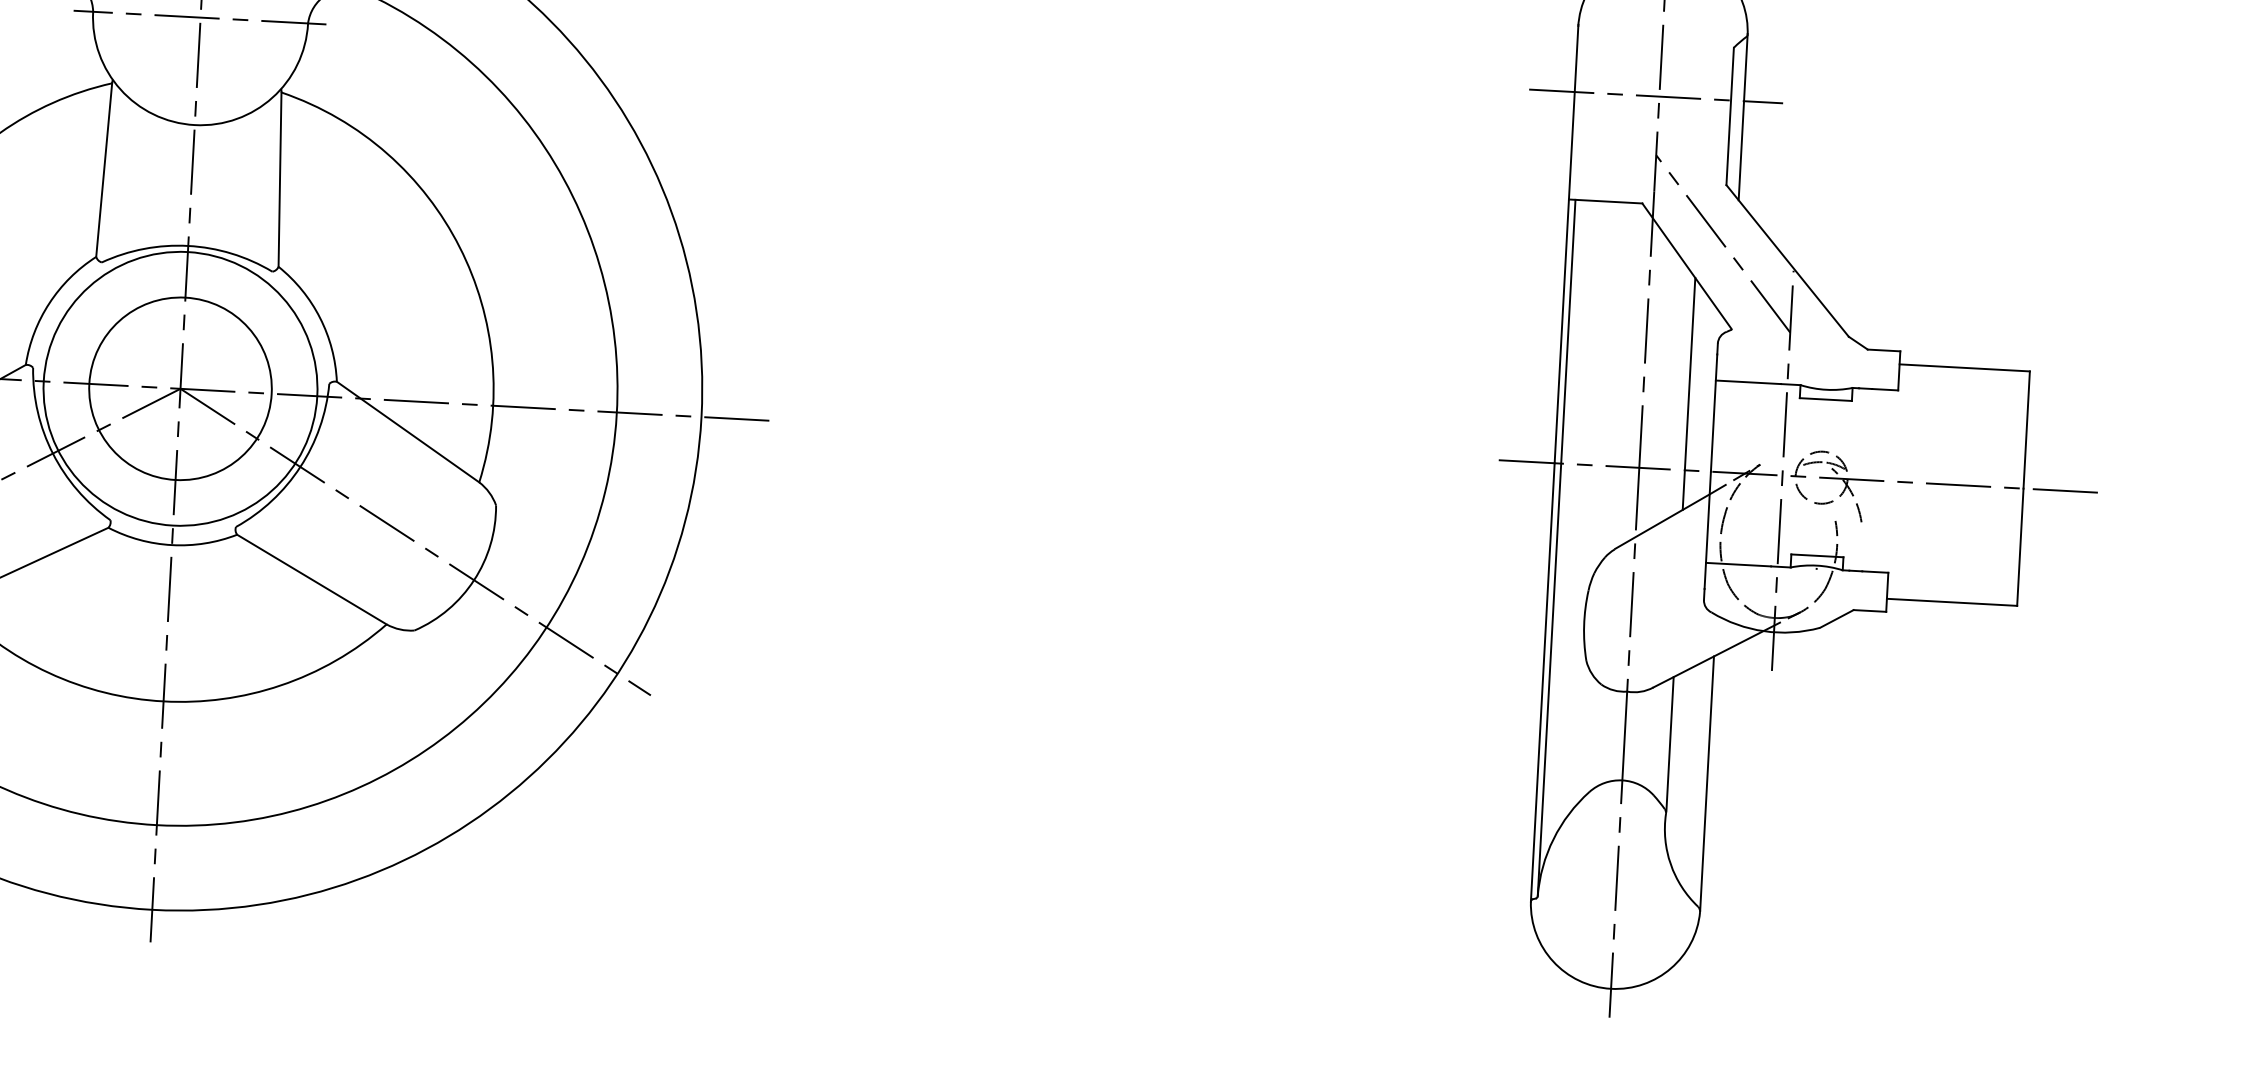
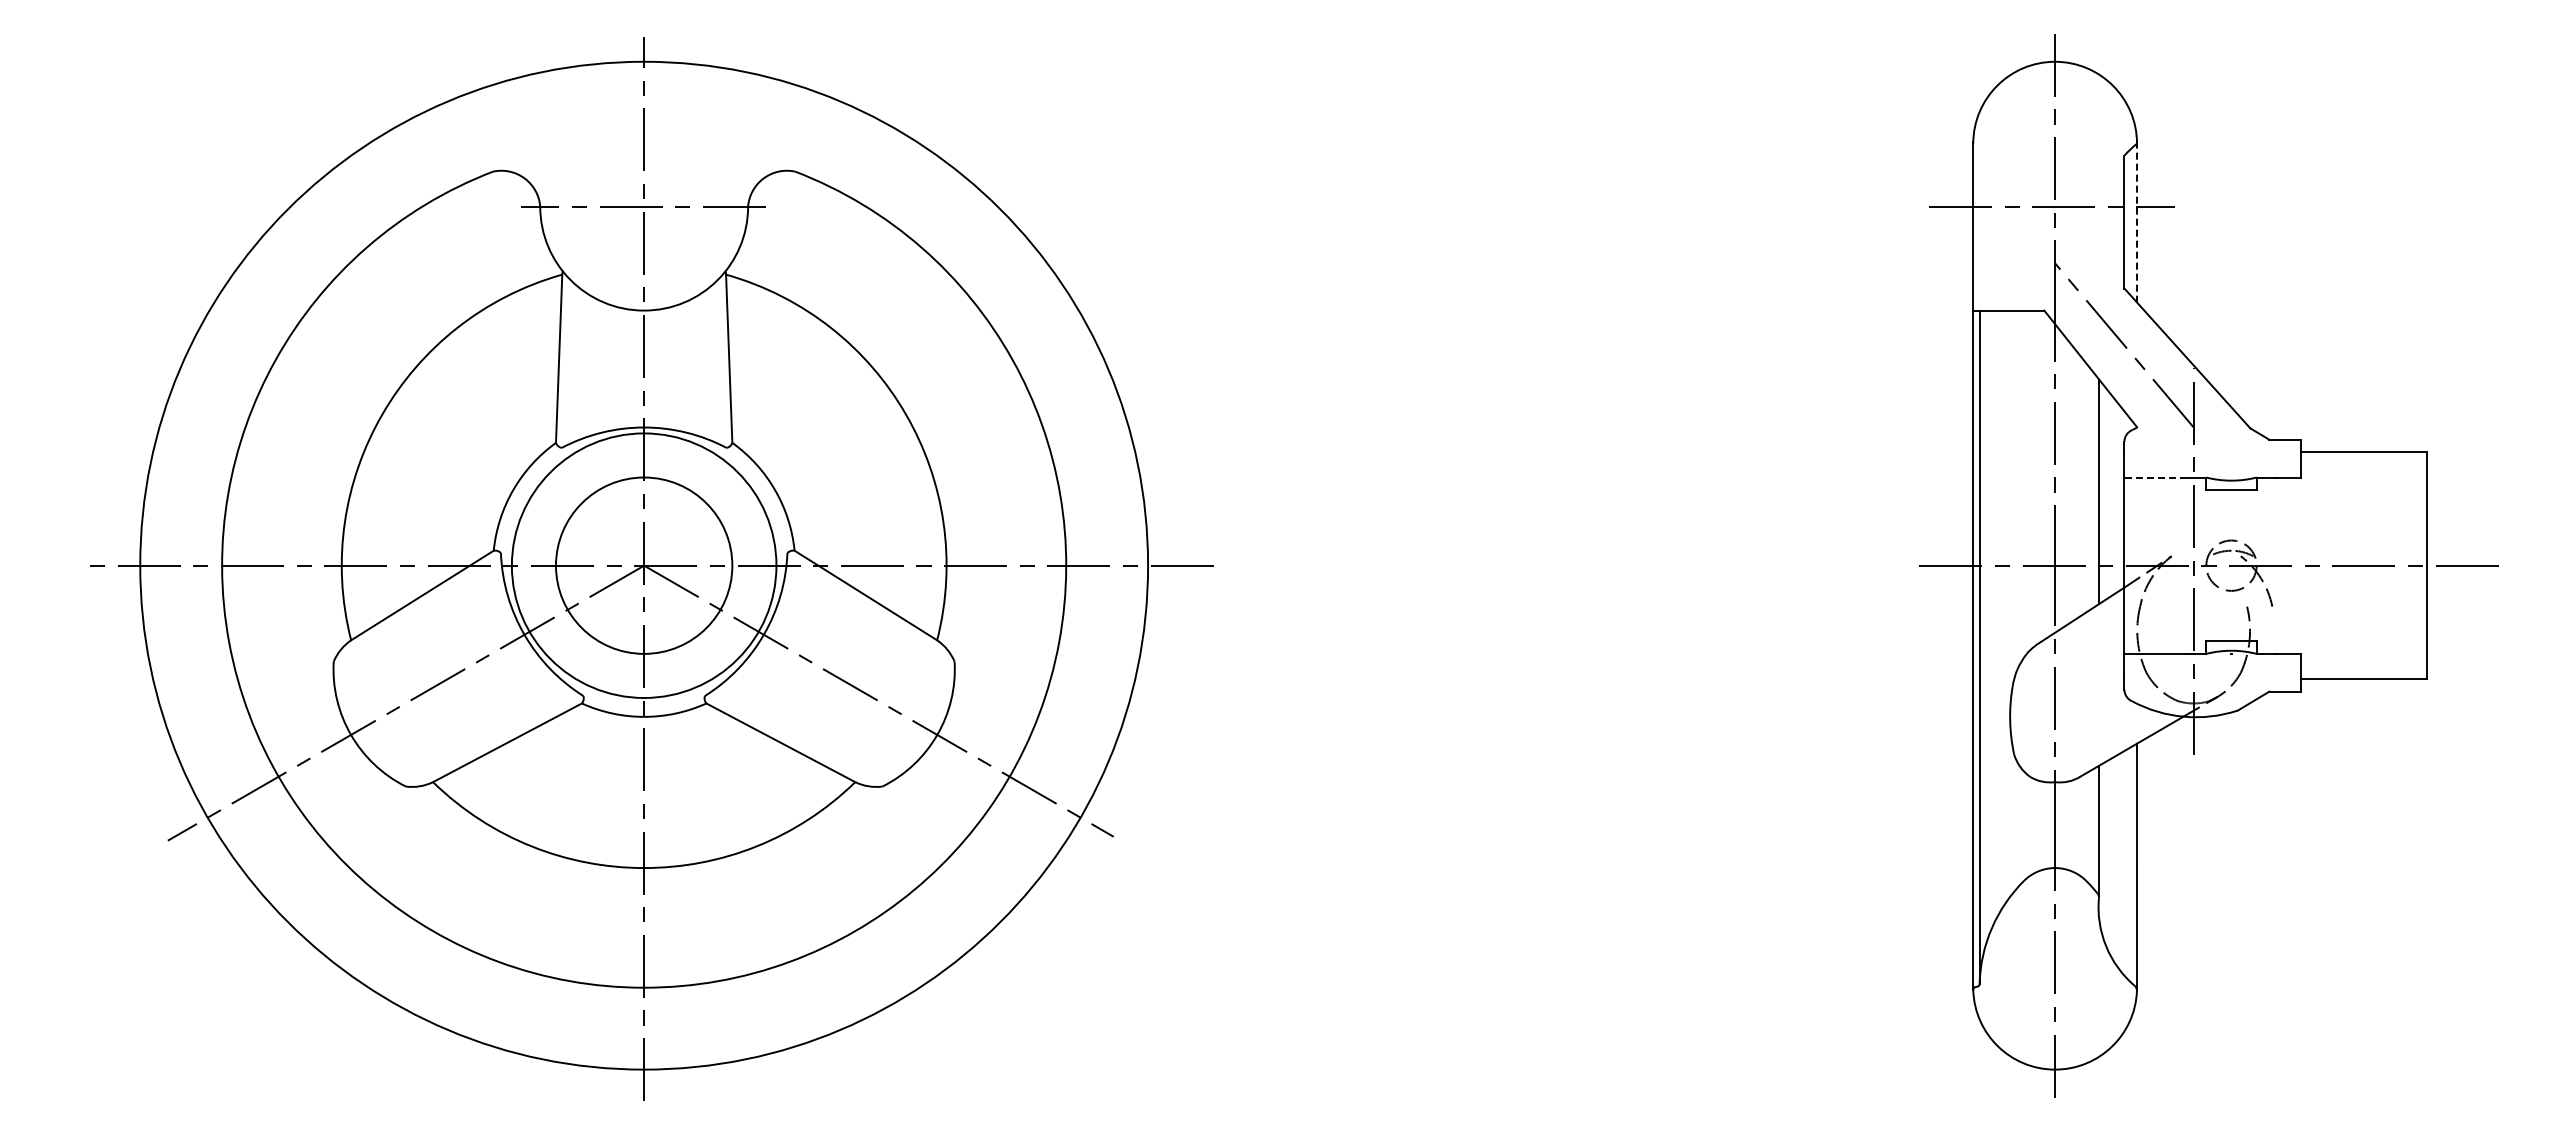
line: (1743, 117) -> (2137, 222), solid -> dashed
line: (1747, 382) -> (2155, 477), solid -> dashed

